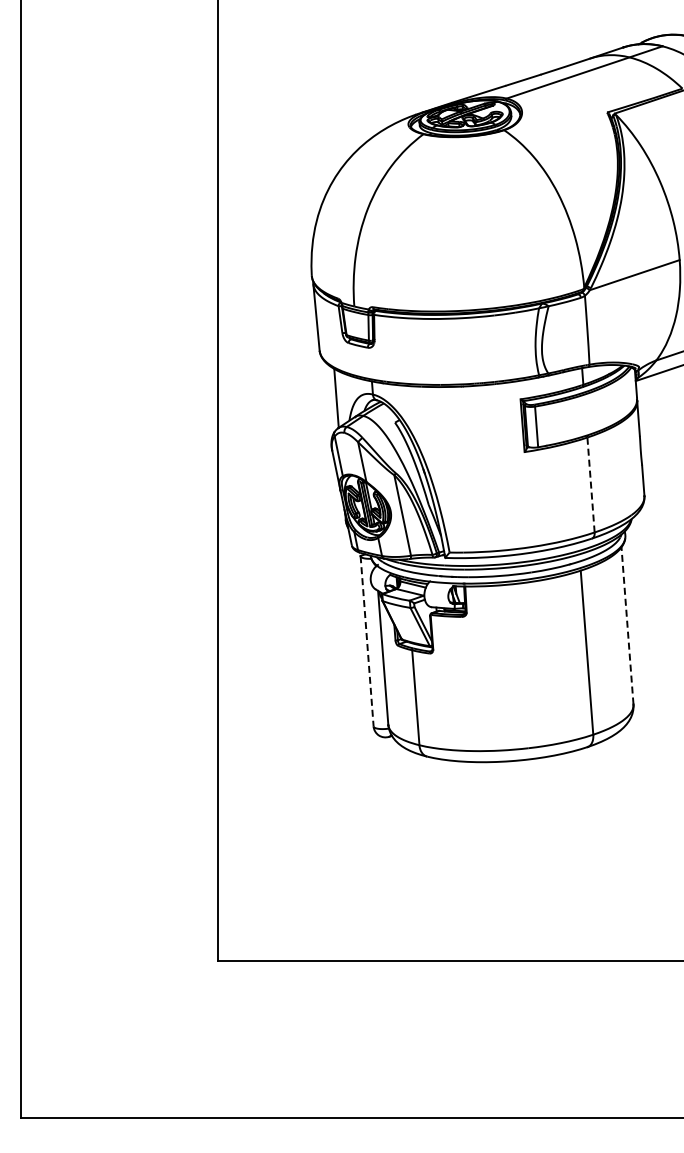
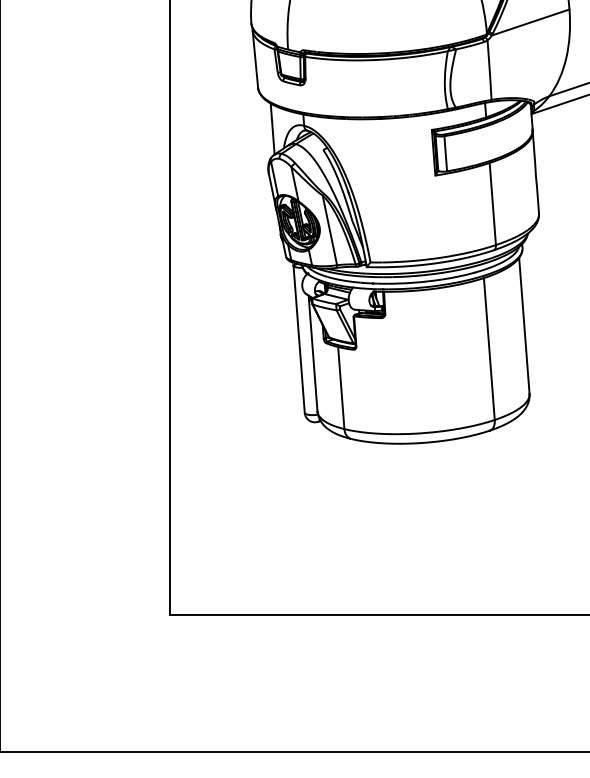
line: (591, 485) -> (493, 204), dashed -> solid
line: (627, 625) -> (524, 325), dashed -> solid
line: (367, 641) -> (299, 339), dashed -> solid

